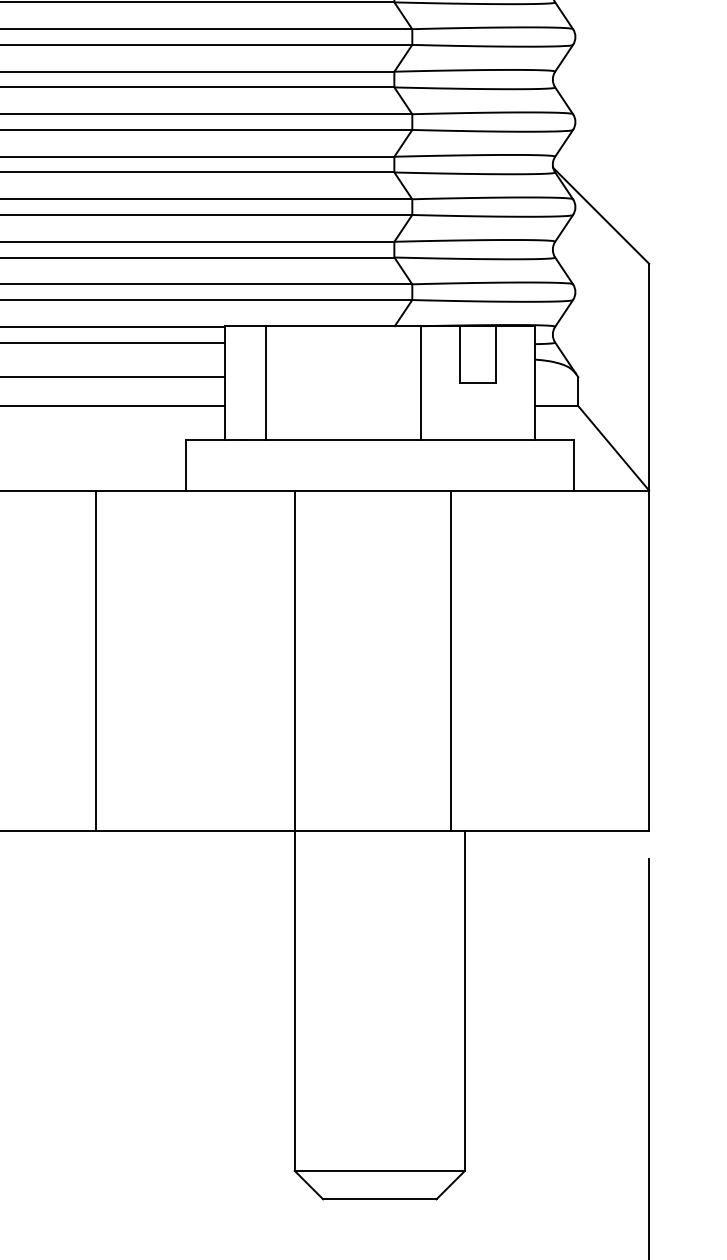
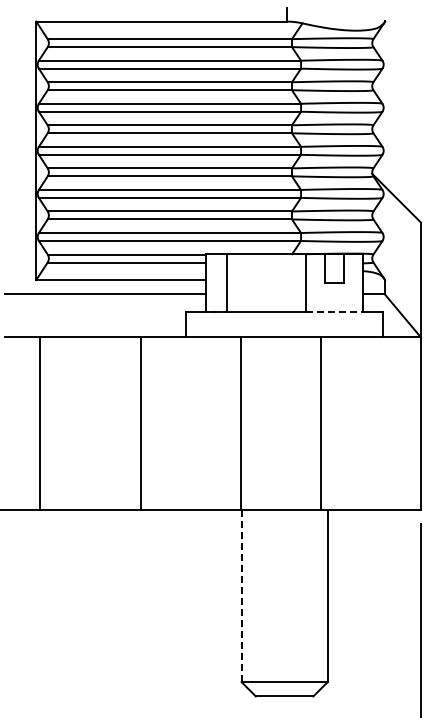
line: (478, 439) -> (334, 311), solid -> dashed
line: (294, 999) -> (241, 595), solid -> dashed

